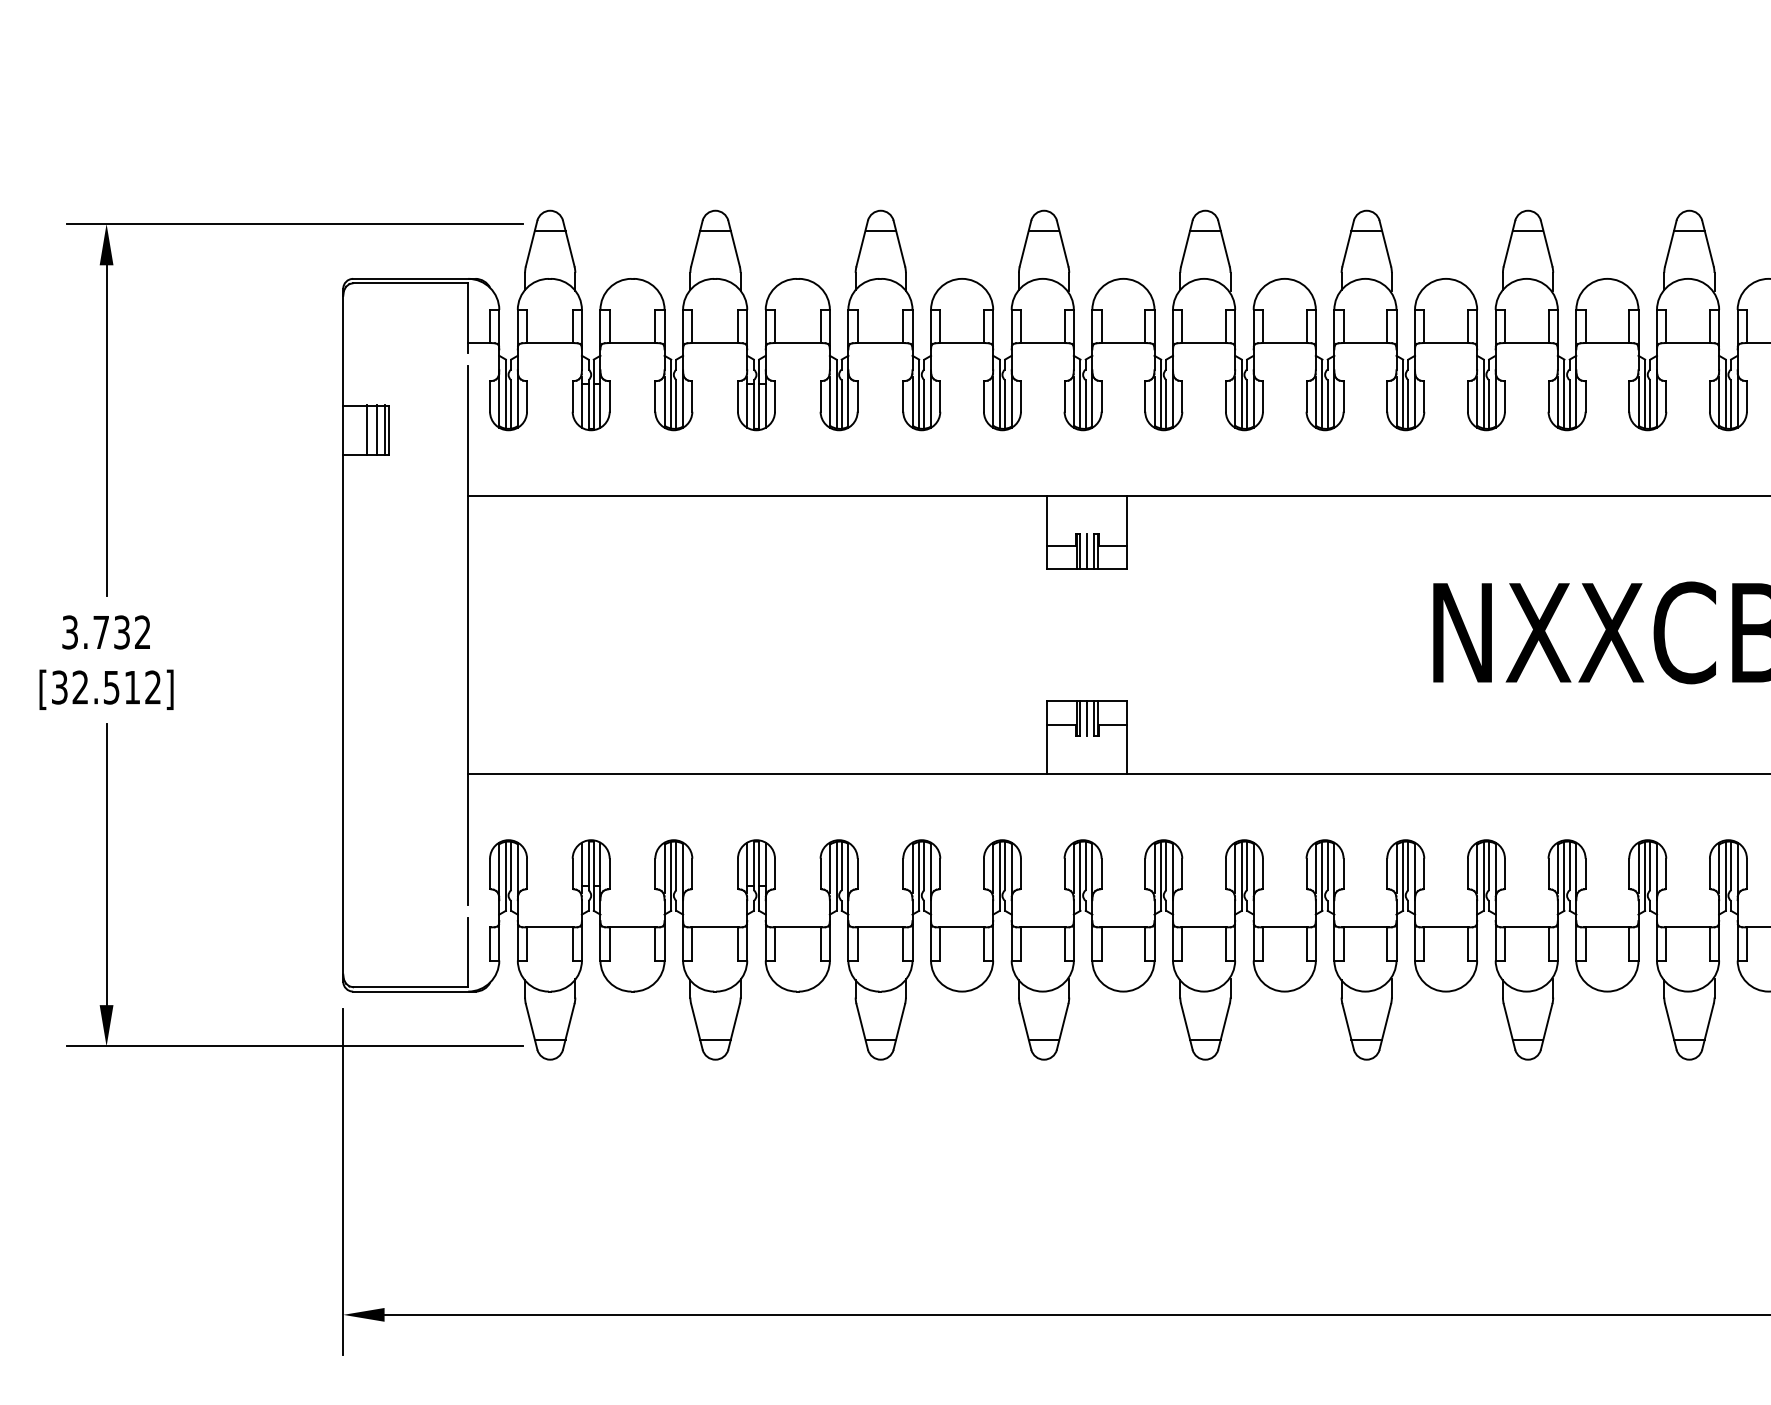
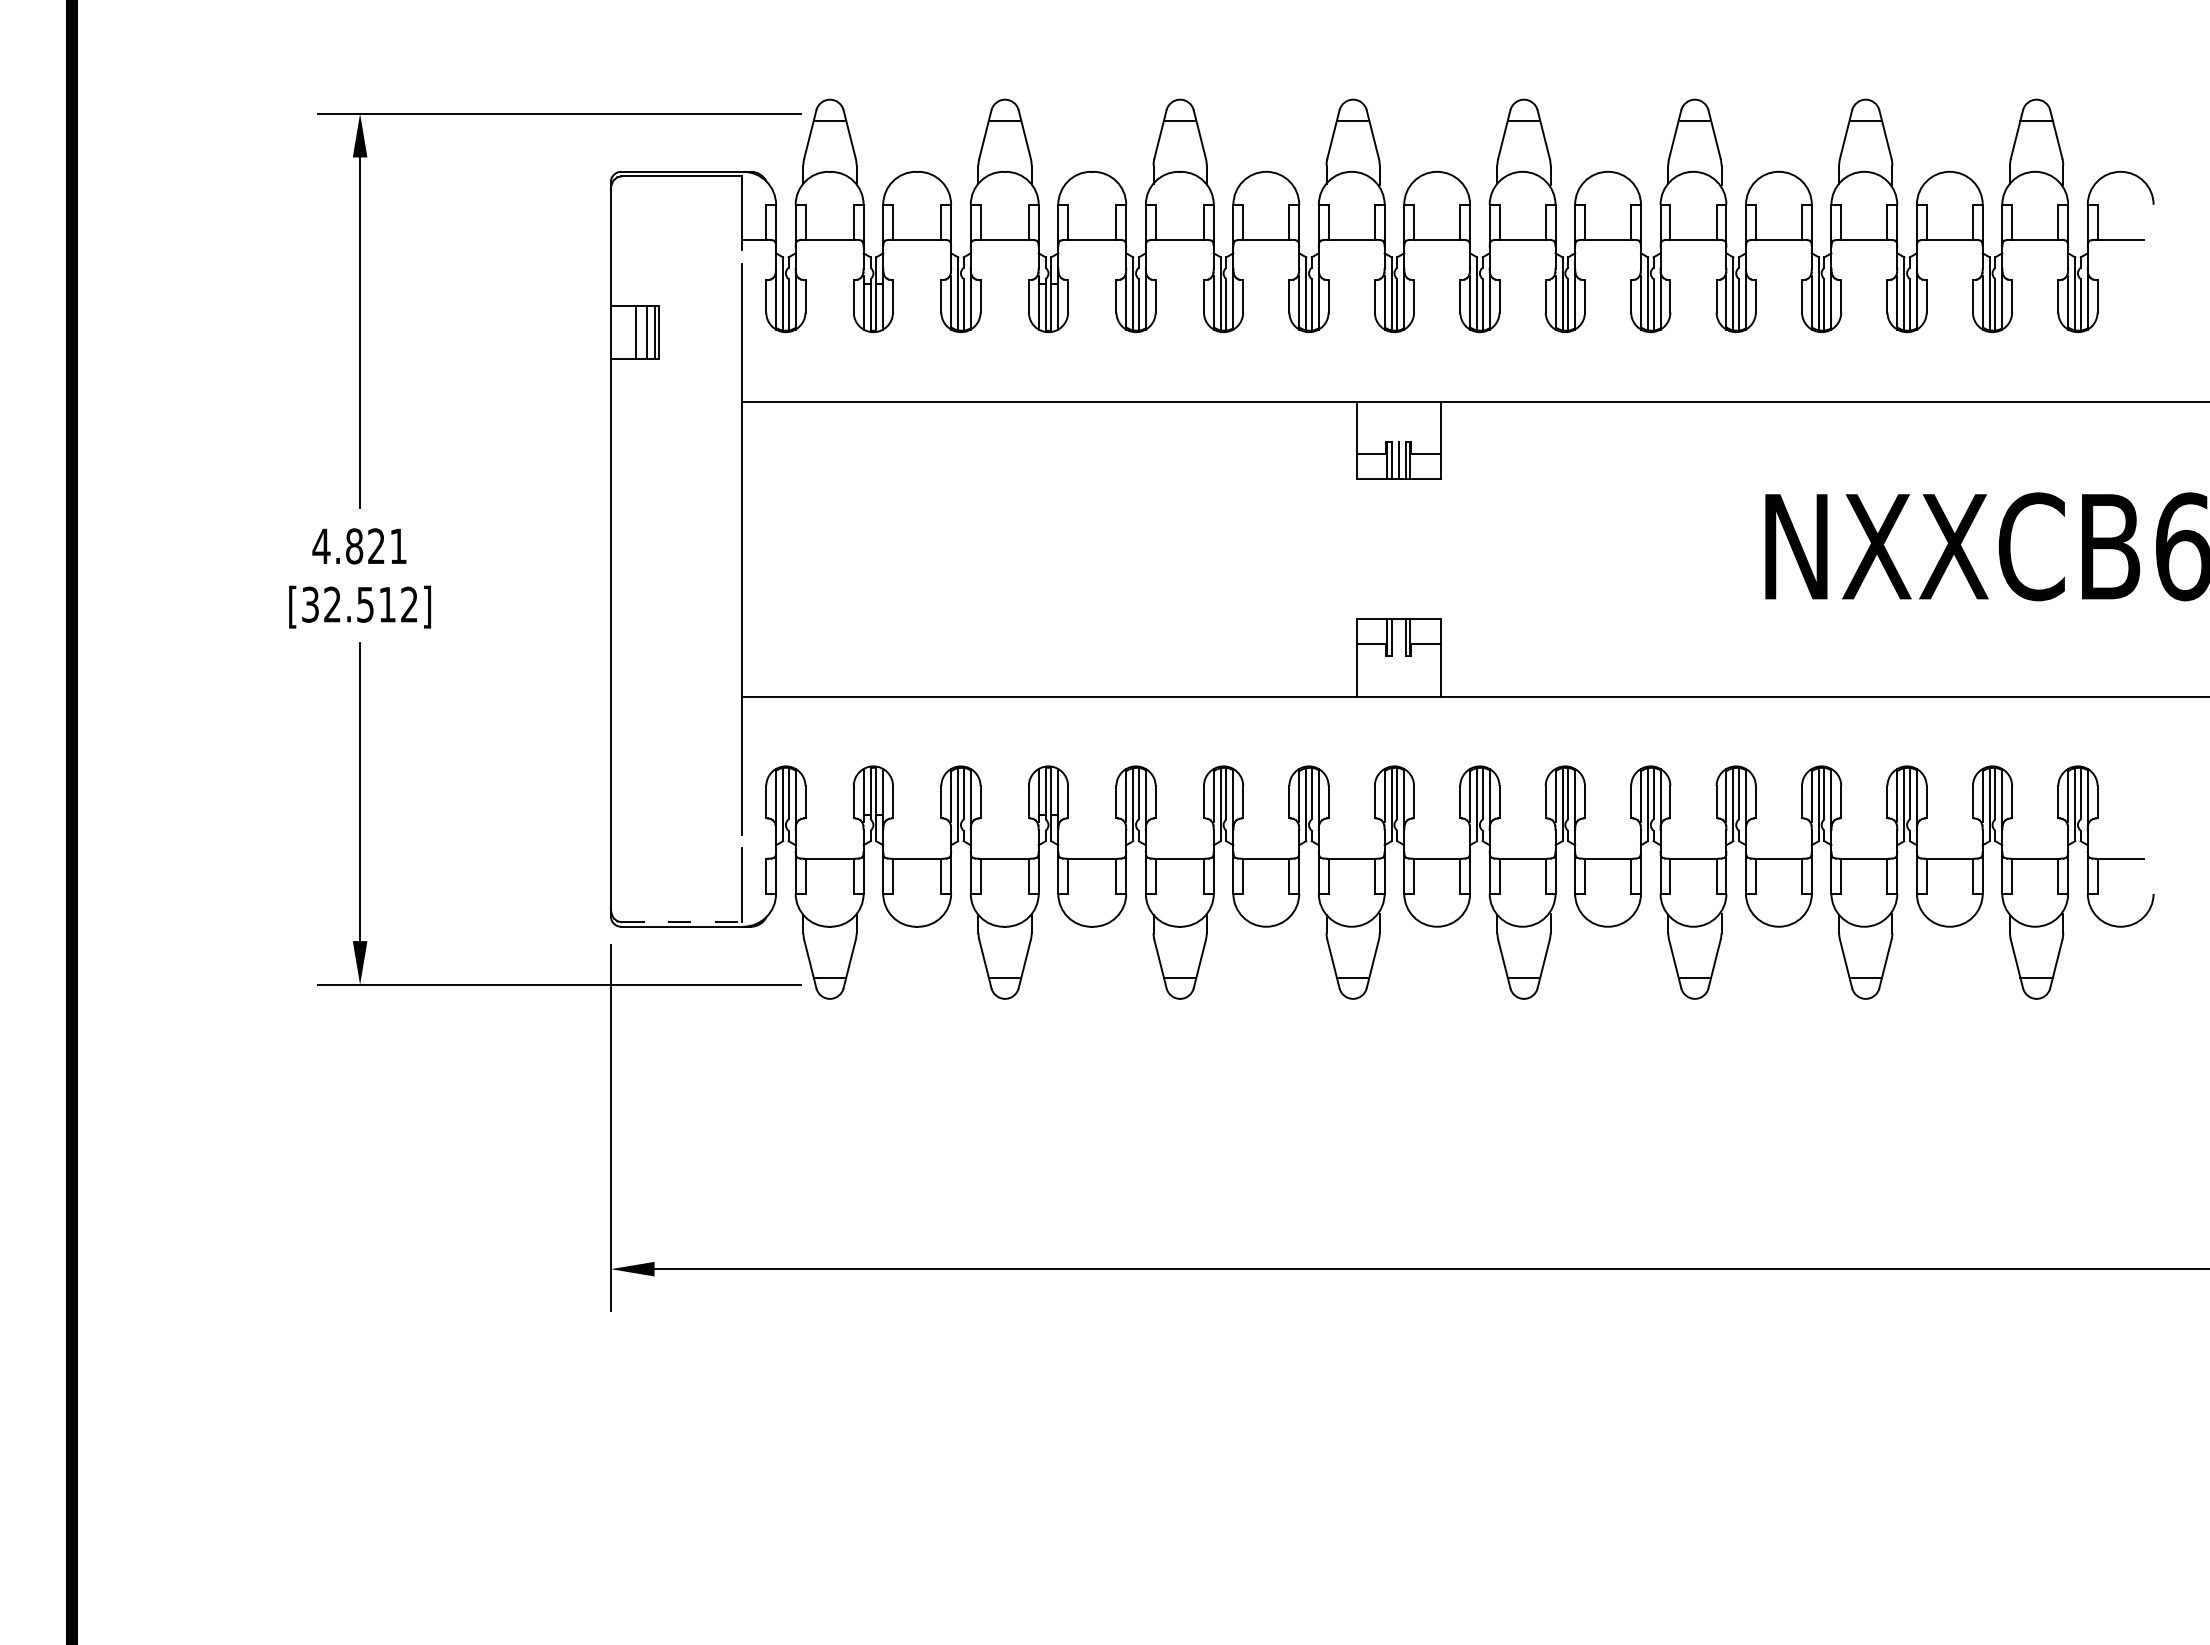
text: (106, 632) -> (359, 546), 3.732 -> 4.821
line: (1086, 718) -> (1398, 637), removed
line: (410, 987) -> (681, 922), solid -> dashed

